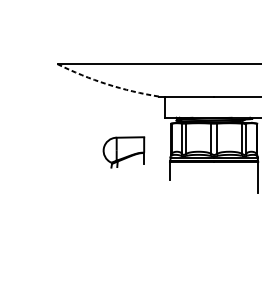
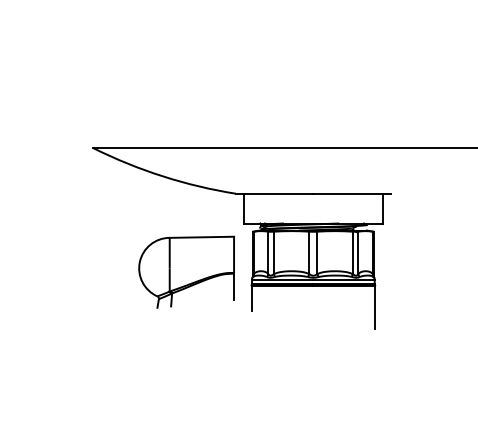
arc: (107, 84) -> (163, 176), dashed -> solid
part: (123, 151) -> (186, 271), size x1.67

